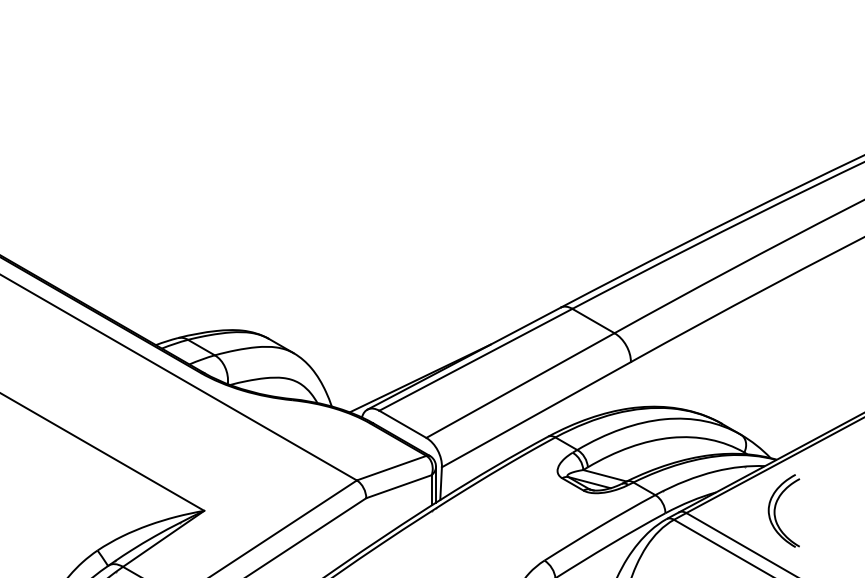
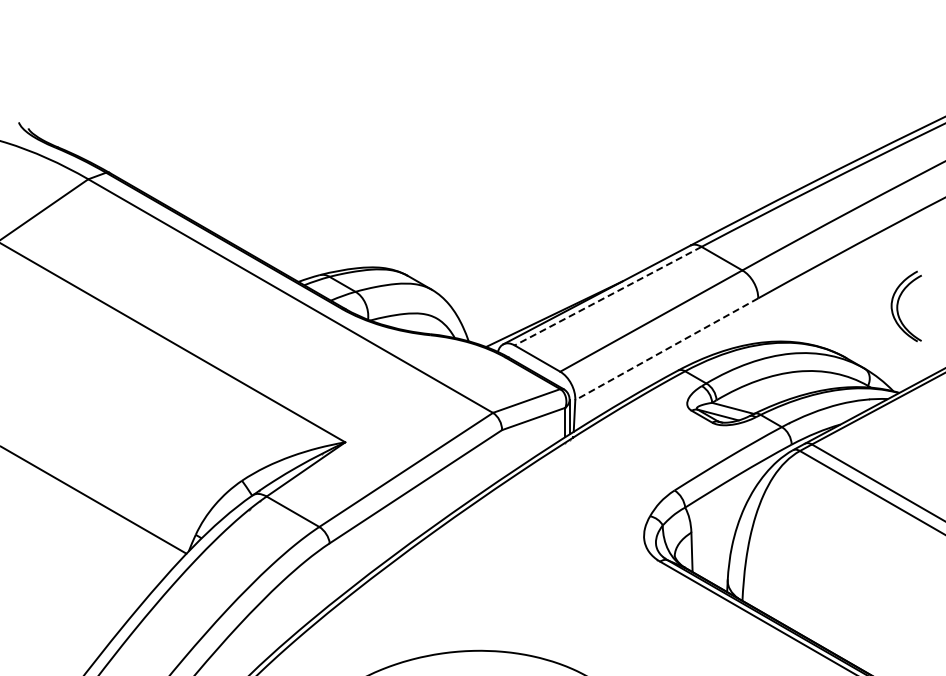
line: (476, 360) -> (608, 296), solid -> dashed
line: (536, 414) -> (666, 349), solid -> dashed
part: (775, 511) -> (898, 306), moved

